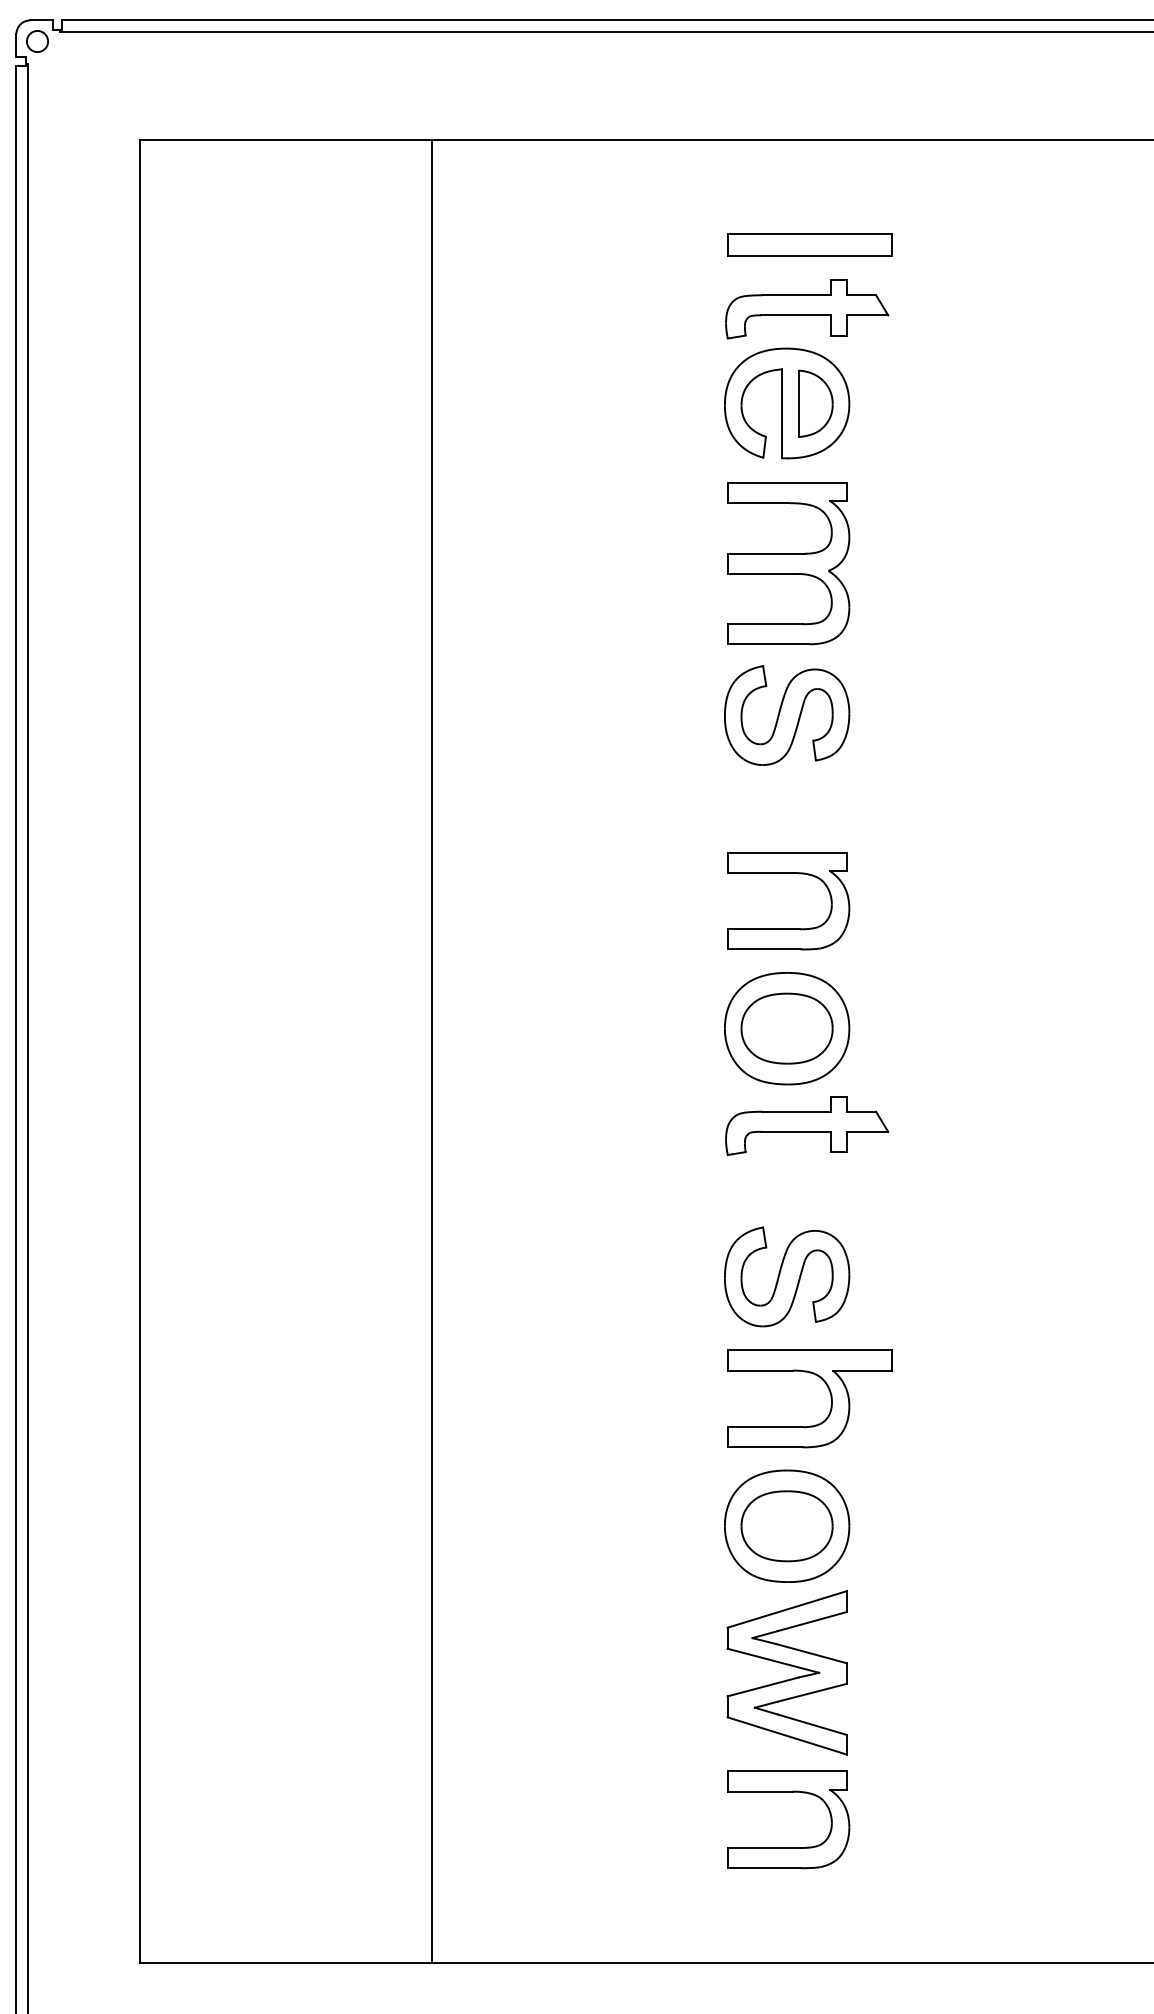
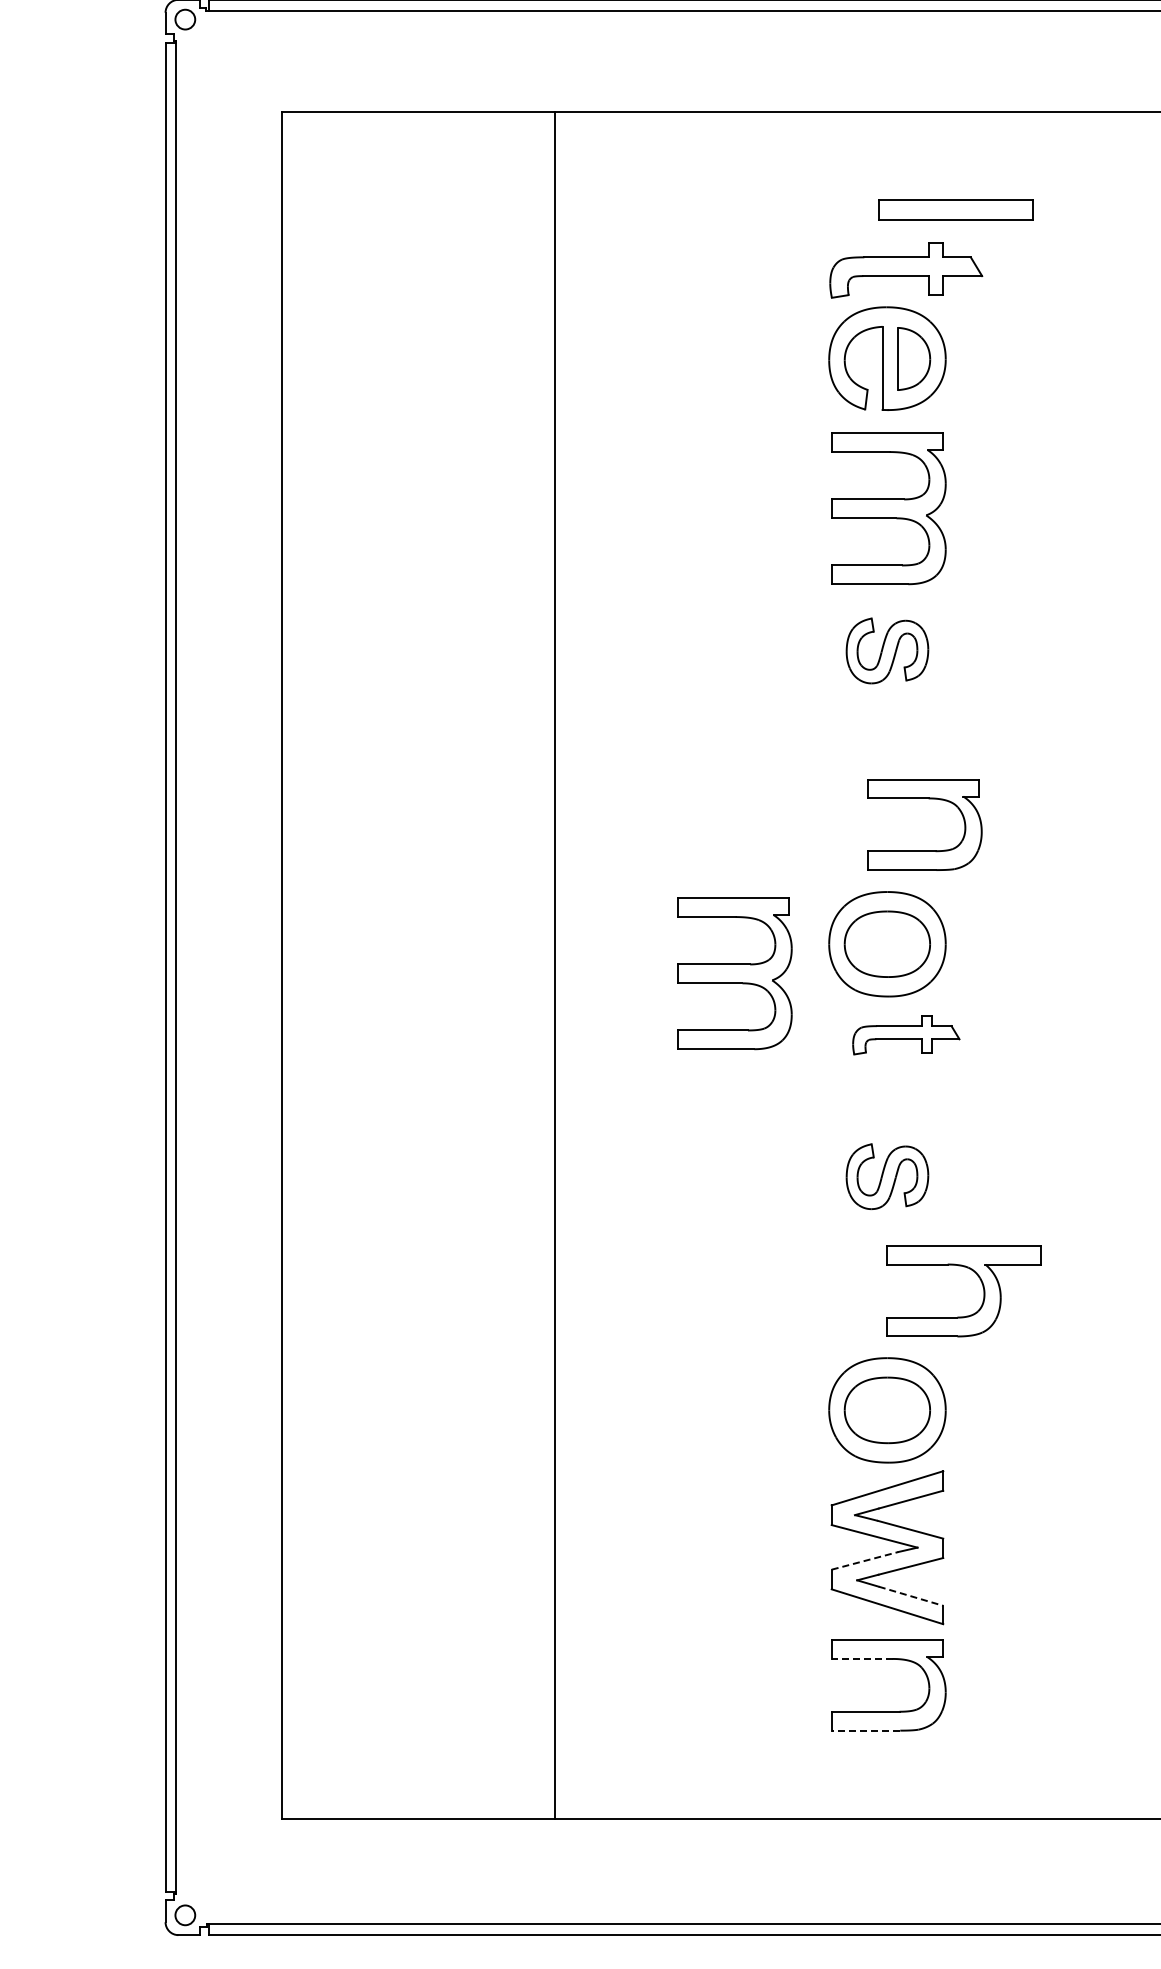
part: (809, 244) -> (955, 209), moved
part: (787, 715) -> (887, 650), size x0.7
part: (792, 874) -> (928, 799), moved
part: (623, 1059) -> (734, 973), added
part: (807, 1126) -> (906, 1035), size x0.7
part: (787, 1276) -> (887, 1176), size x0.7
part: (829, 1395) -> (982, 1287), moved
line: (763, 1686) -> (865, 1560), solid -> dashed
line: (812, 1724) -> (911, 1596), solid -> dashed
line: (759, 1791) -> (861, 1658), solid -> dashed
line: (763, 1868) -> (865, 1730), solid -> dashed

